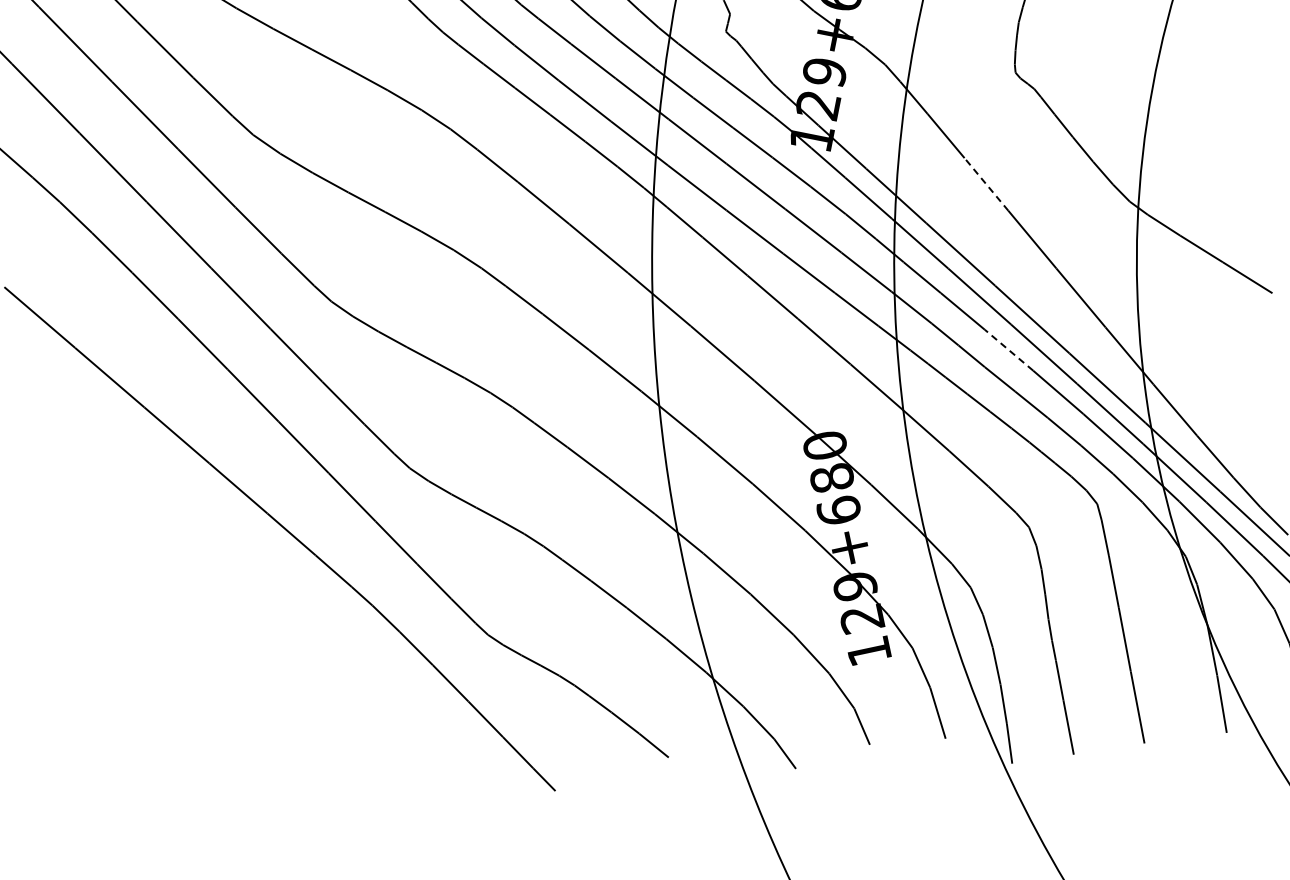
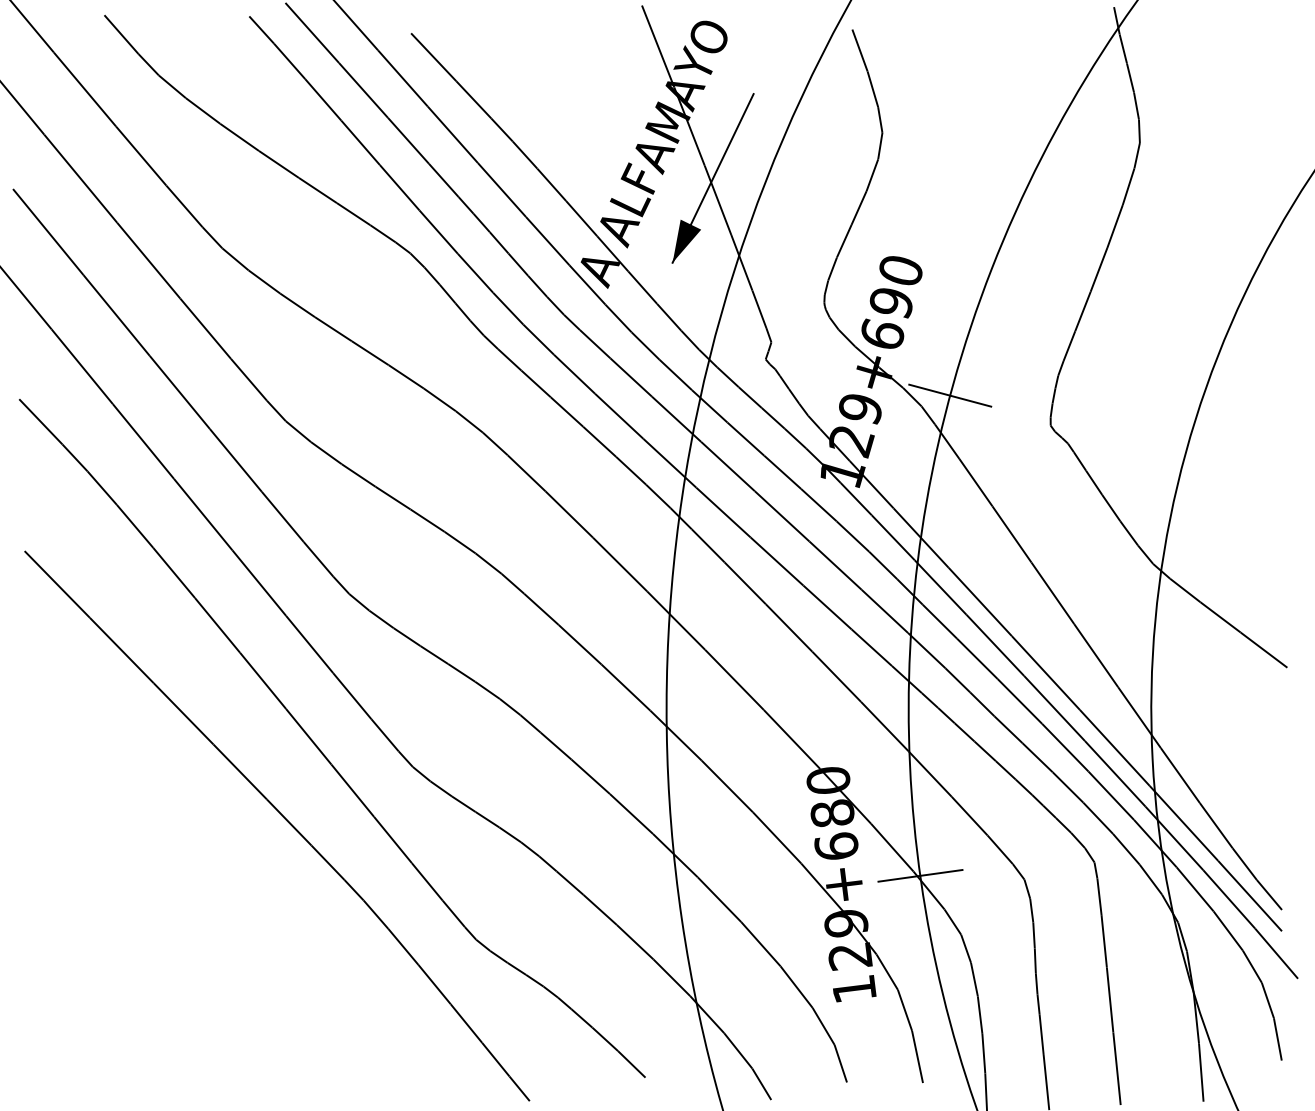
line: (913, 51) -> (950, 395), added
line: (986, 184) -> (1011, 534), dashed -> solid
line: (1008, 350) -> (1019, 701), dashed -> solid
line: (925, 532) -> (920, 875), added

